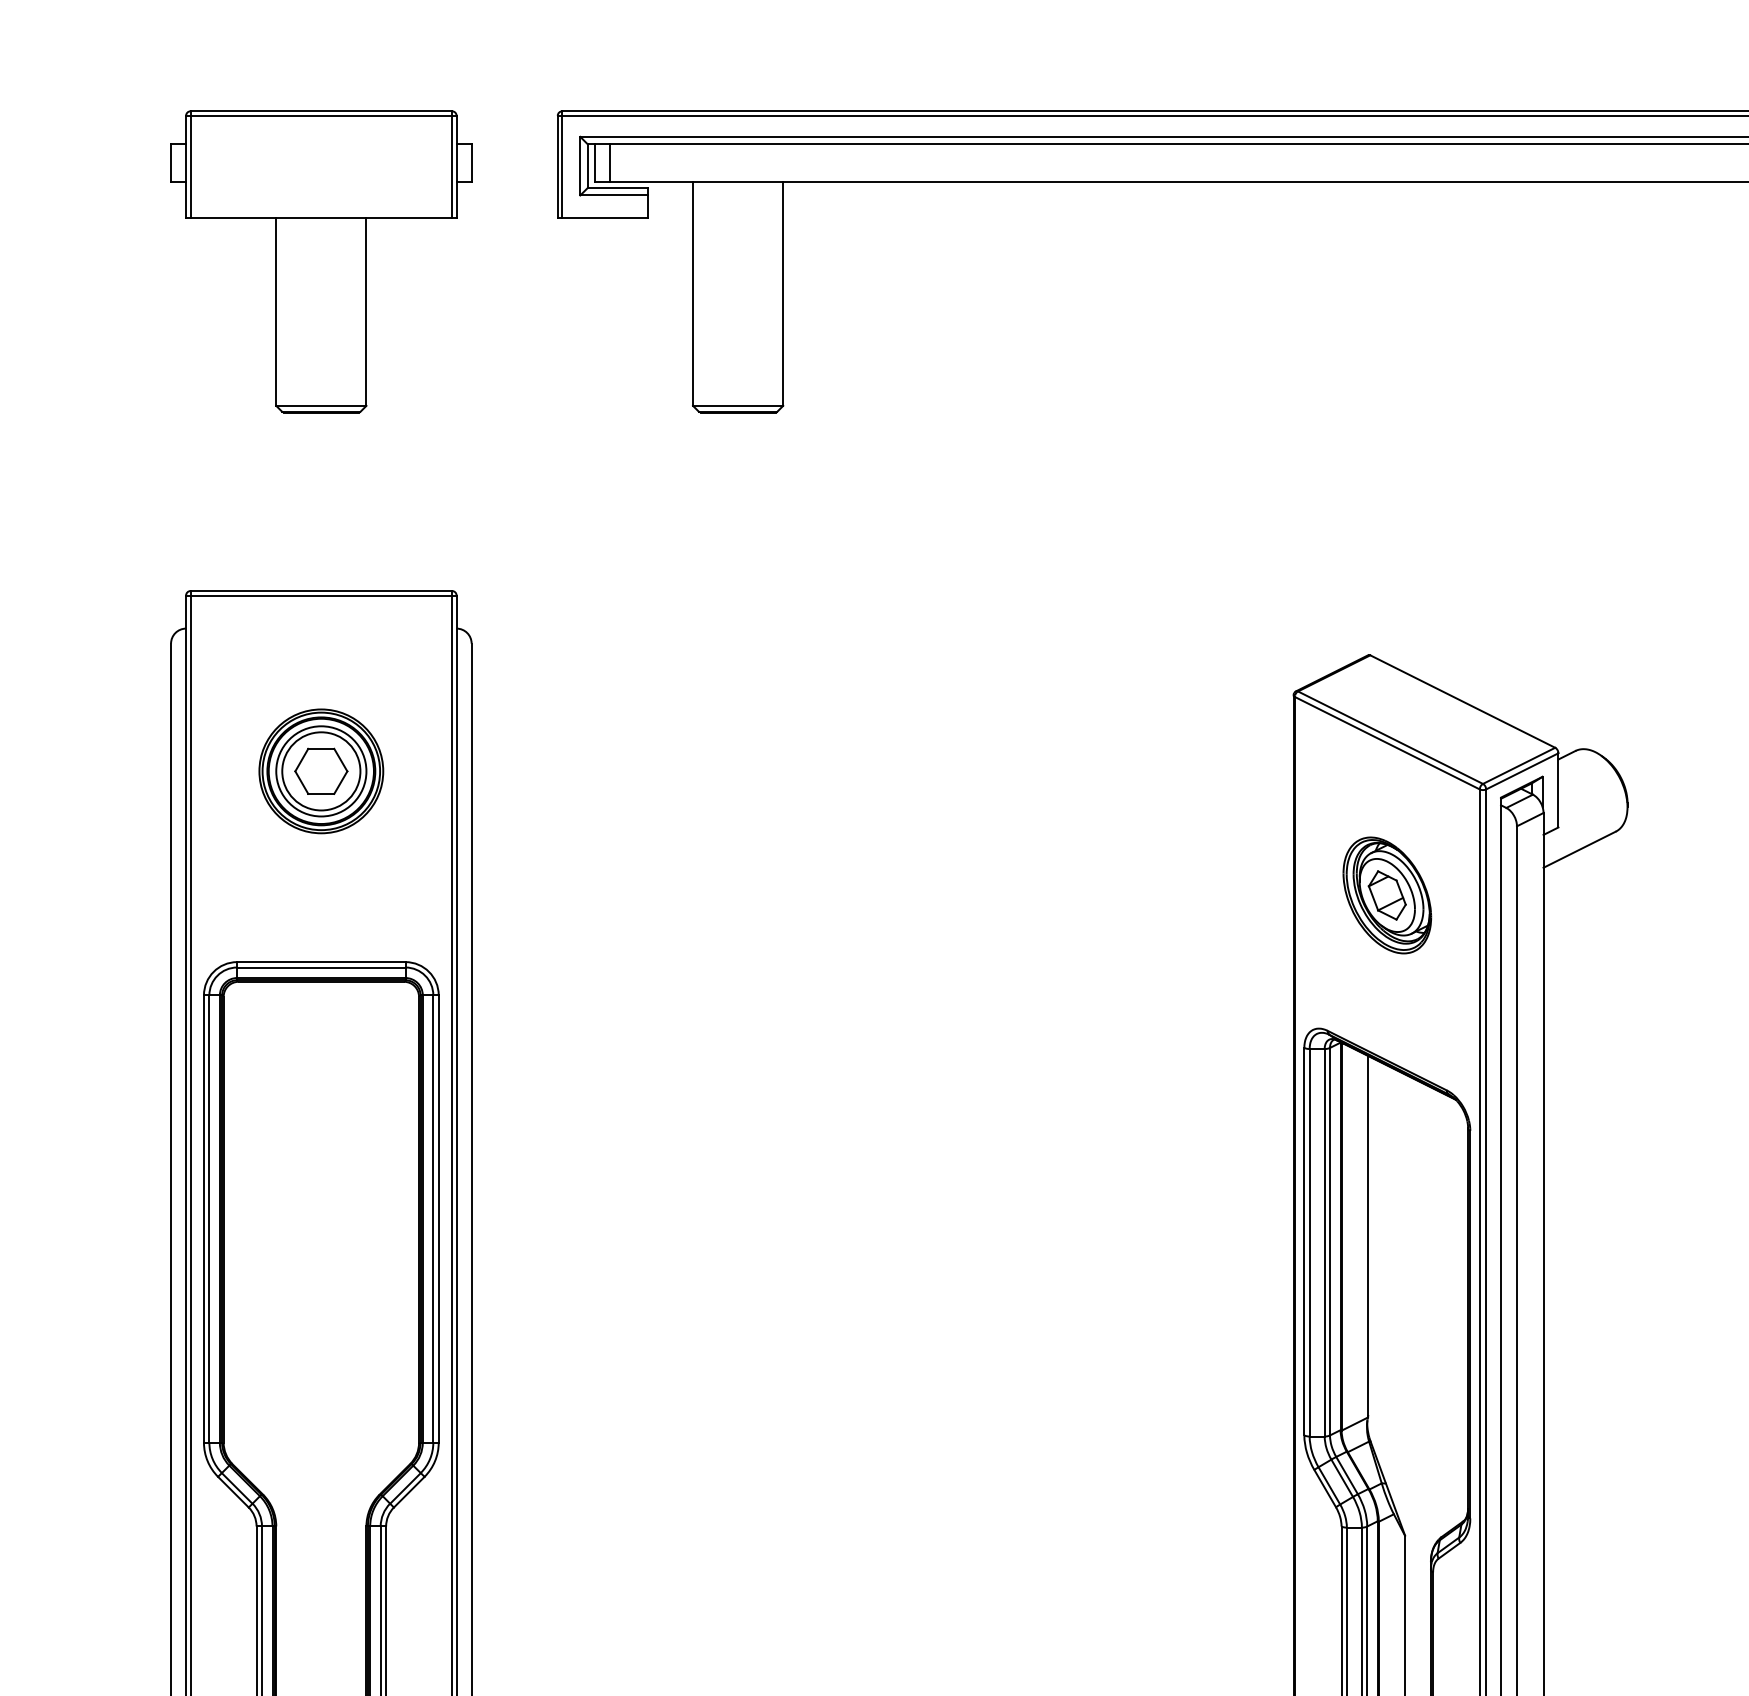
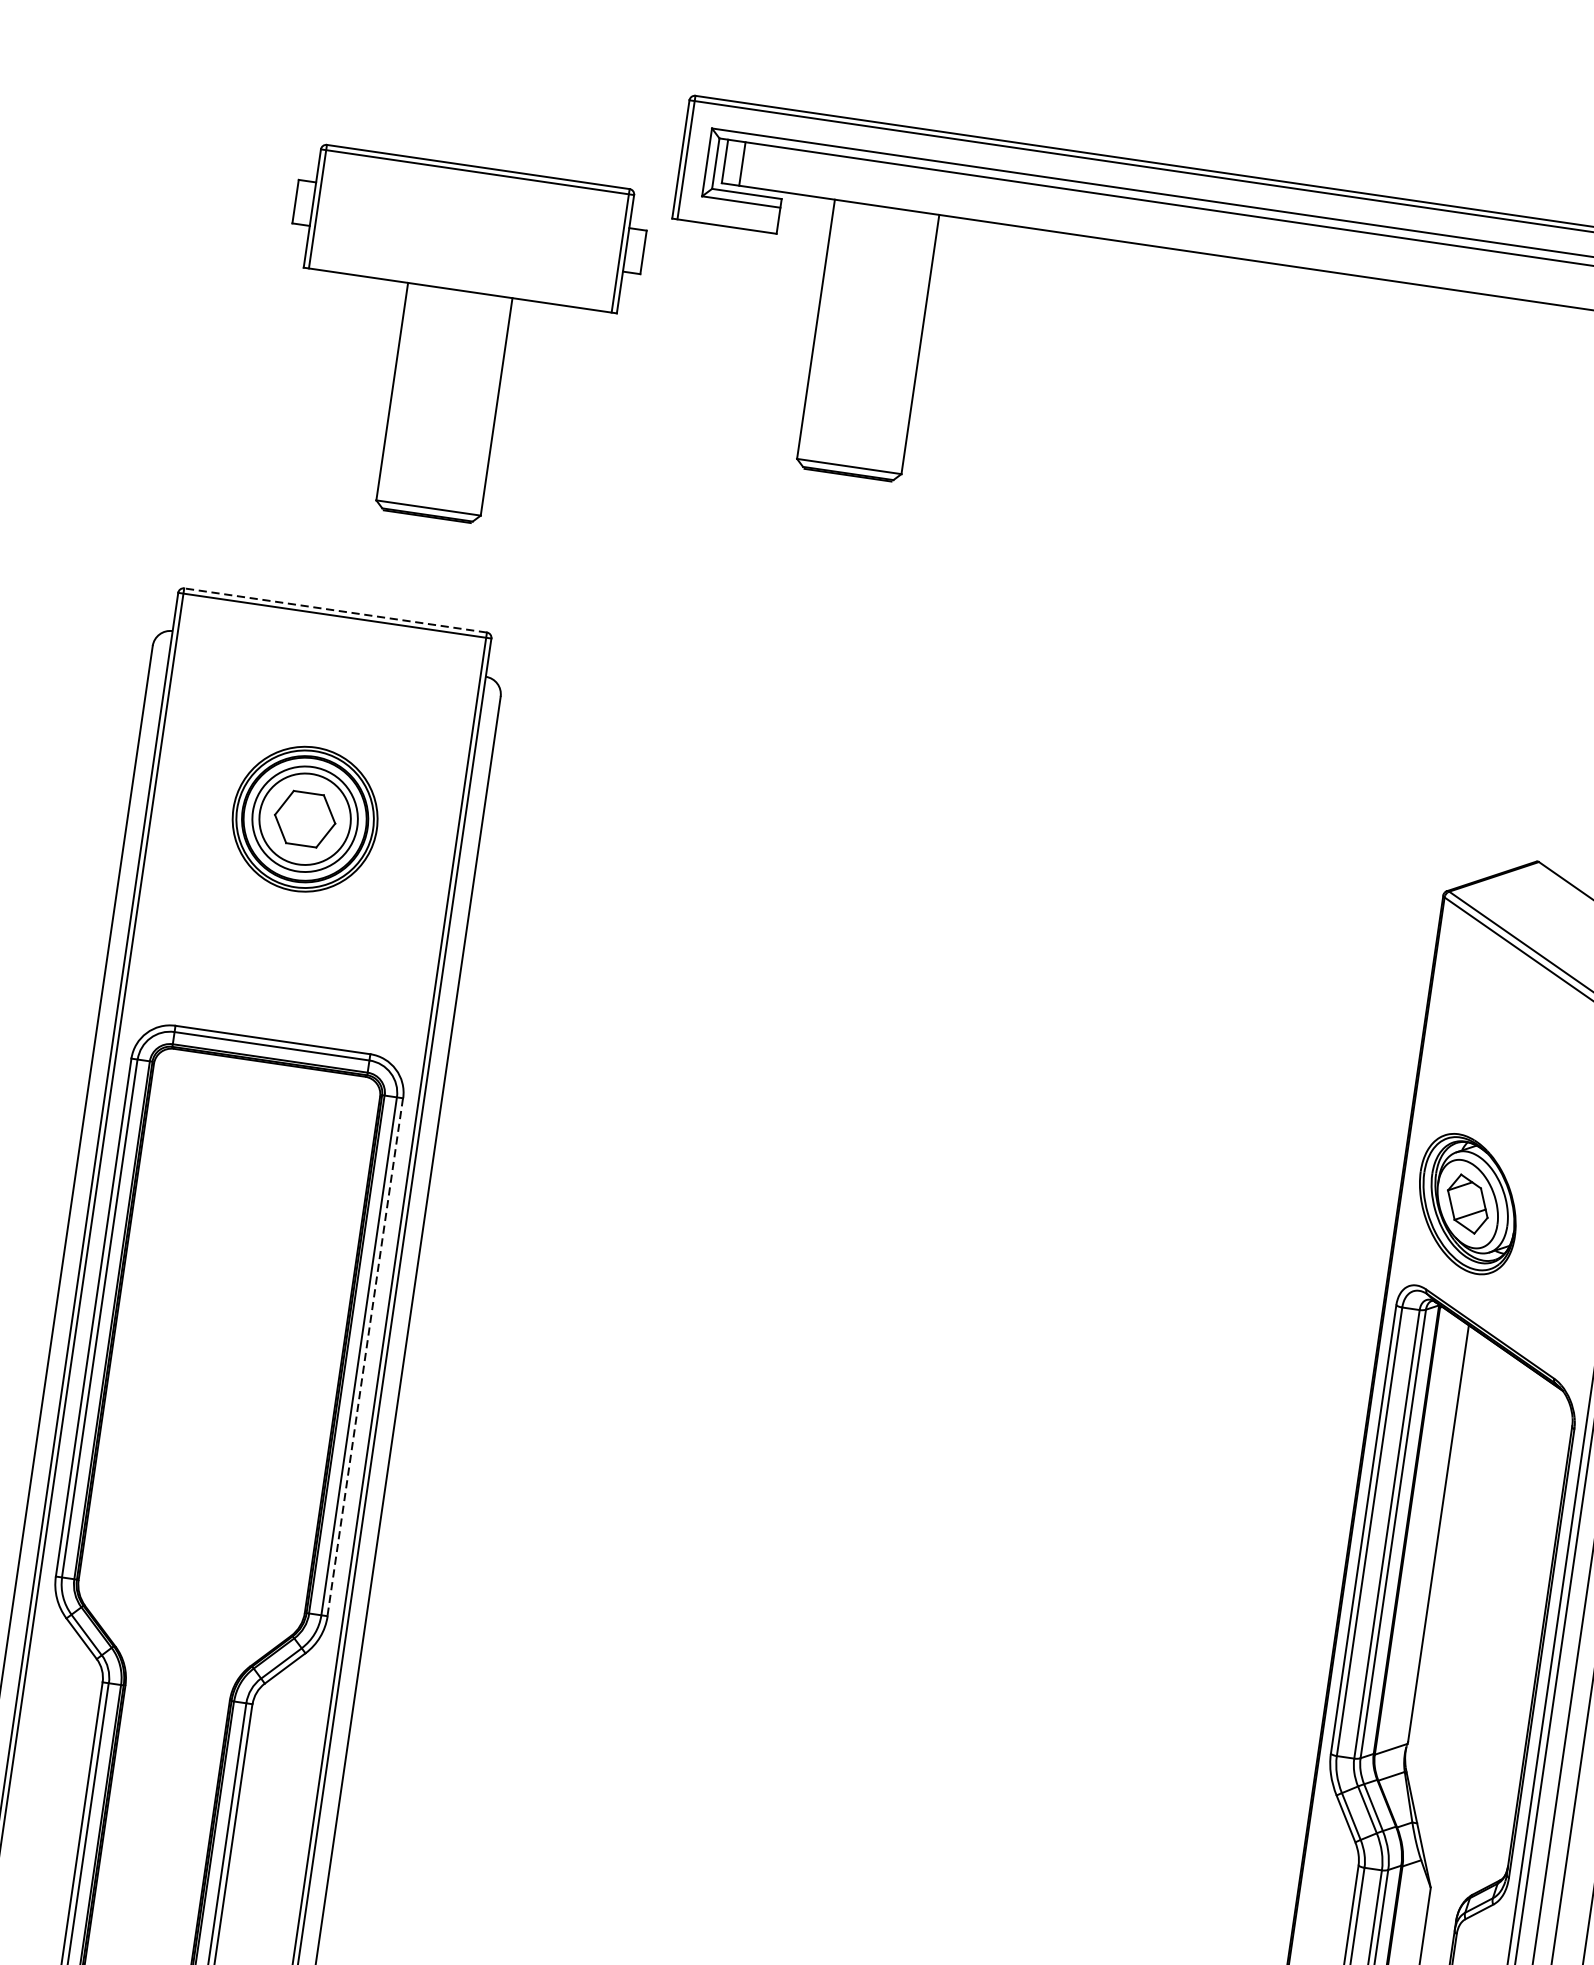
part: (321, 261) -> (453, 340), moved
line: (321, 591) -> (335, 611), solid -> dashed
part: (1387, 895) -> (1467, 1204), moved
line: (438, 1219) -> (365, 1357), solid -> dashed

